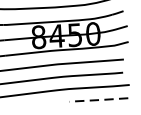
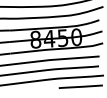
line: (98, 99) -> (80, 86), dashed -> solid

